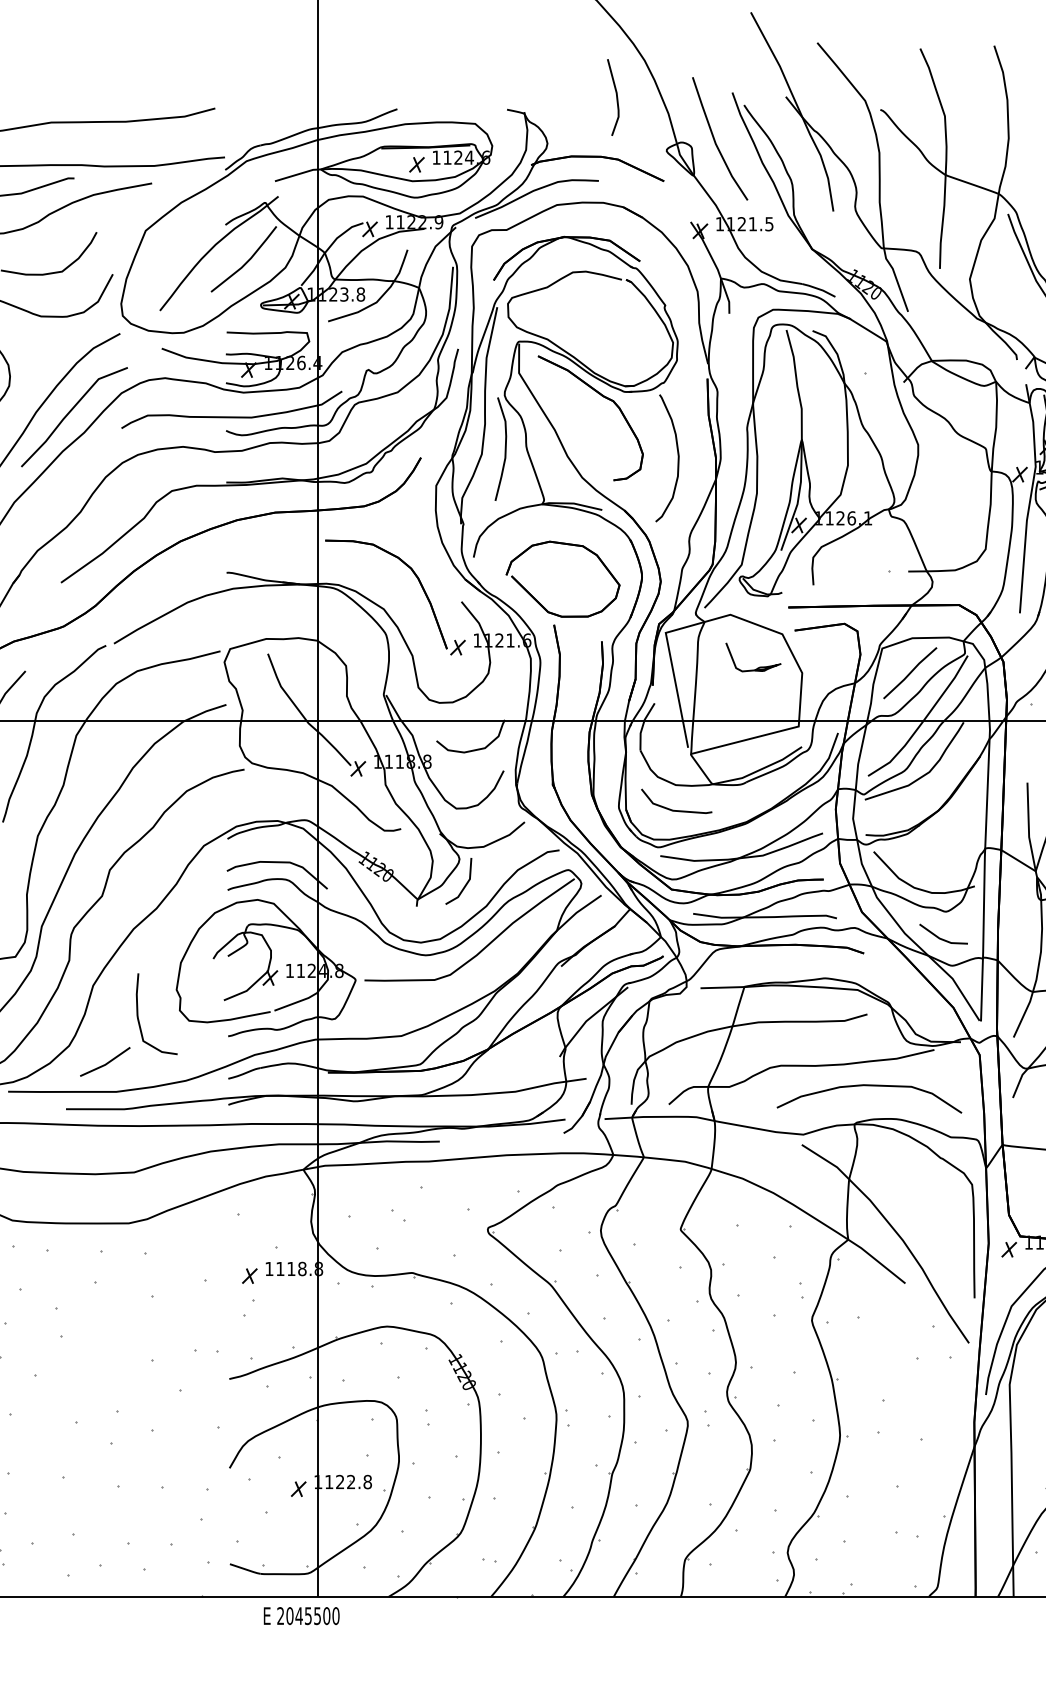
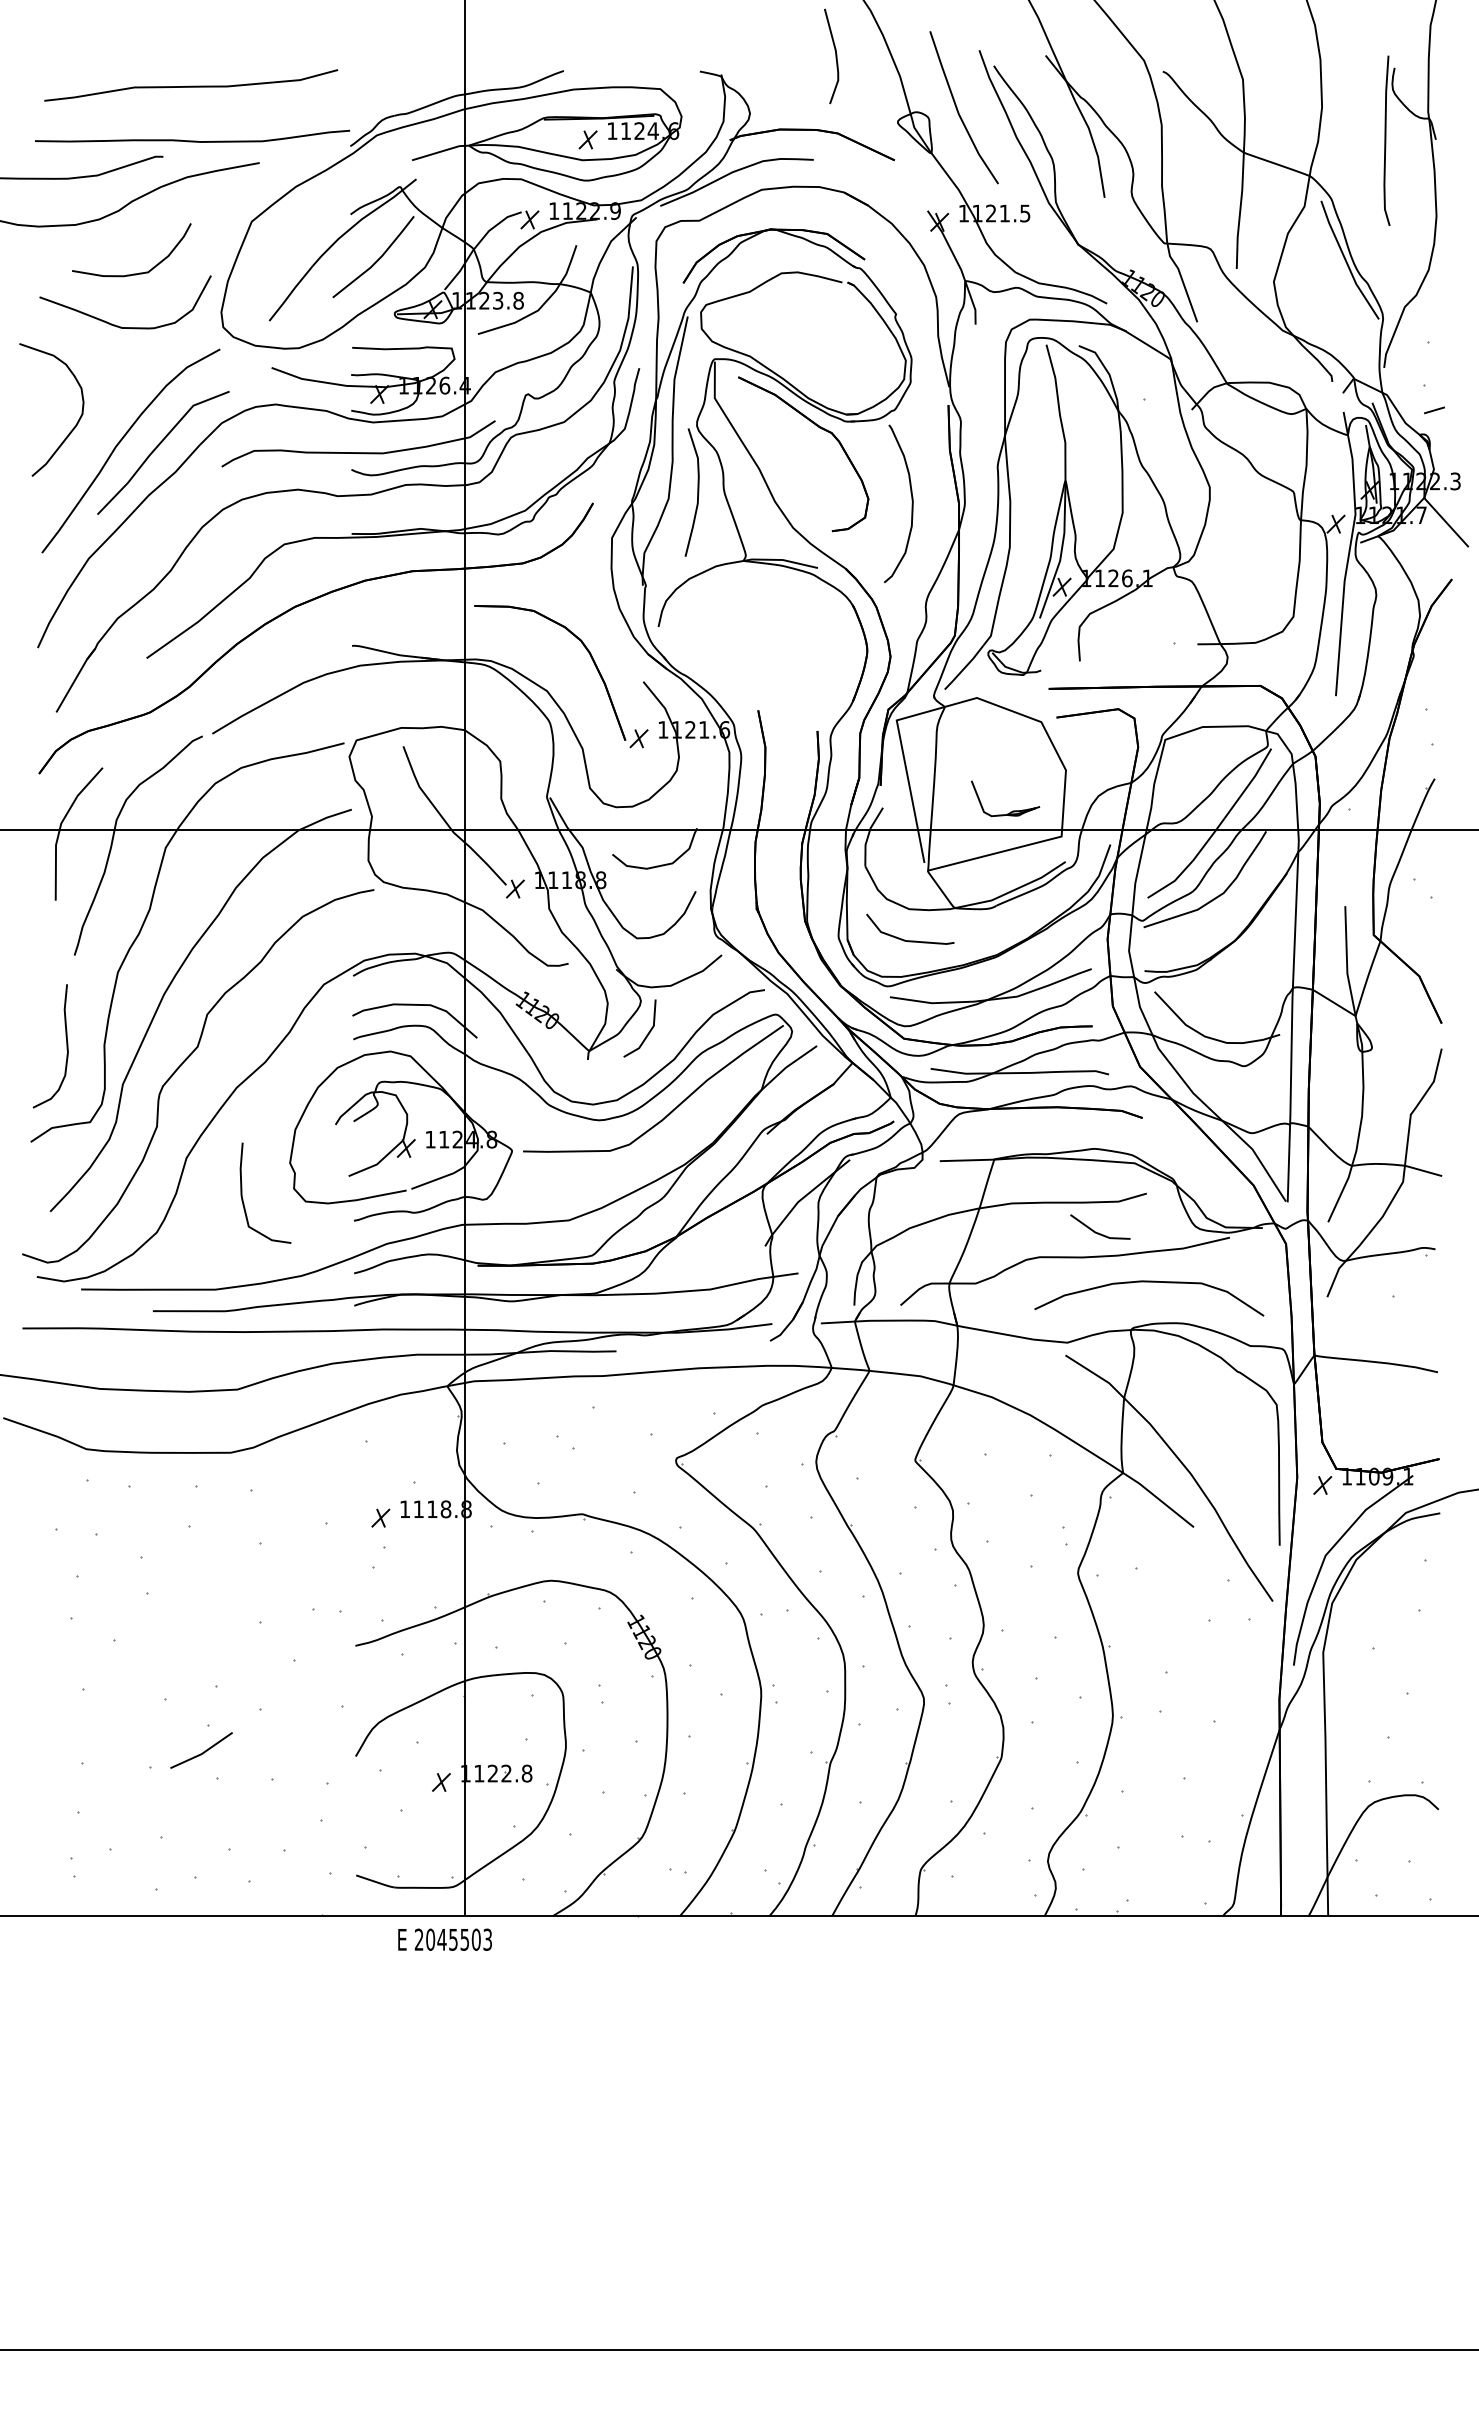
part: (539, 602) -> (740, 682), removed
part: (759, 666) -> (1012, 810), moved
line: (909, 673) -> (1199, 770), removed
line: (942, 938) -> (1098, 1232), moved
line: (106, 1062) -> (203, 1751), moved
text: (335, 1615) -> (487, 1939), 2045500 -> 2045503

